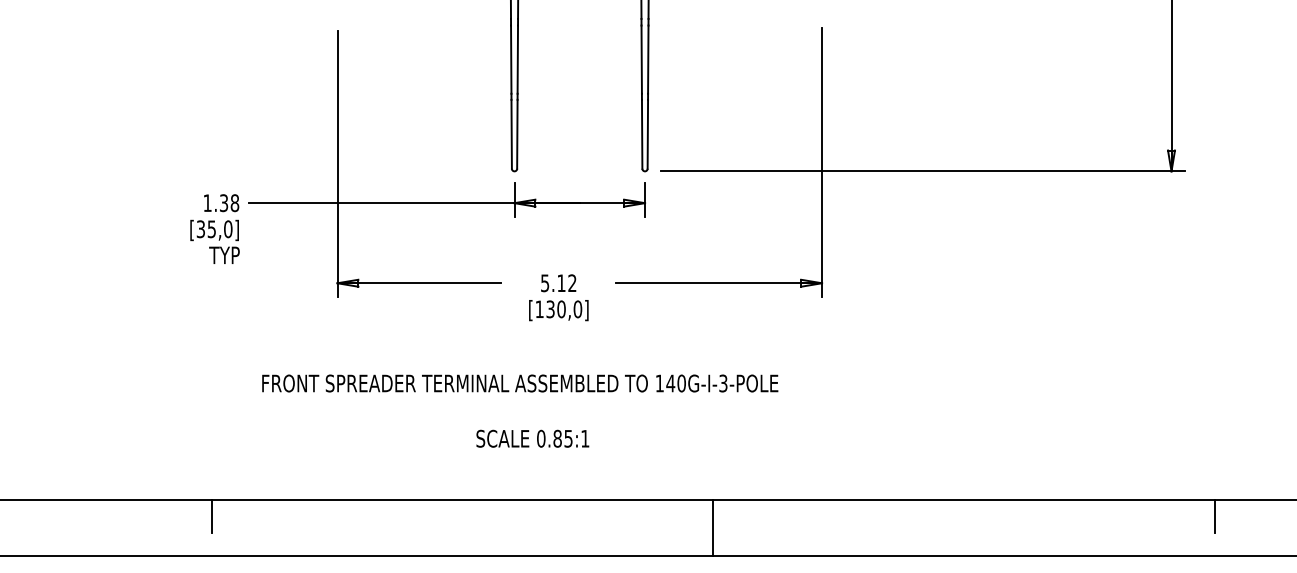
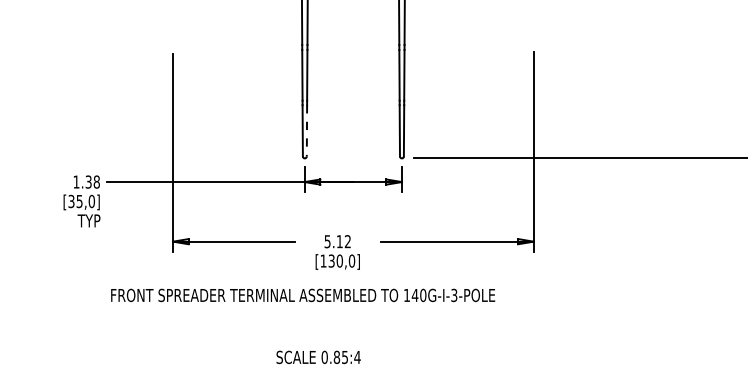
line: (517, 134) -> (307, 130), solid -> dashed
text: (520, 383) -> (303, 295), moved
text: (584, 438) -> (356, 357), 0.85:1 -> 0.85:4

